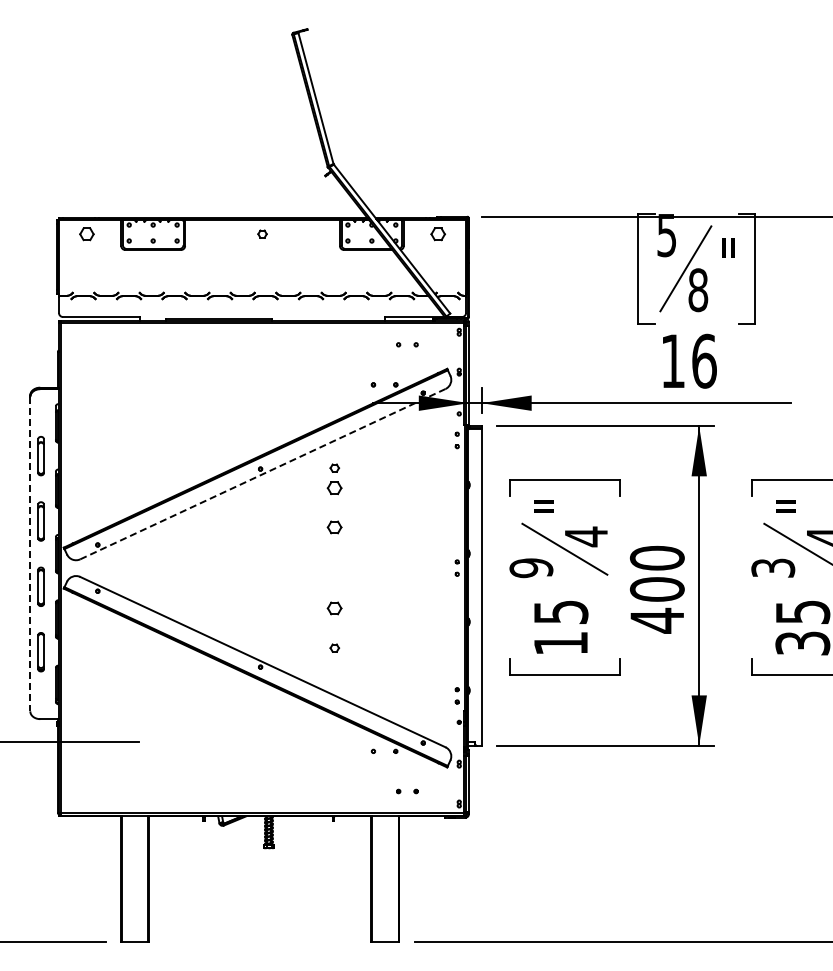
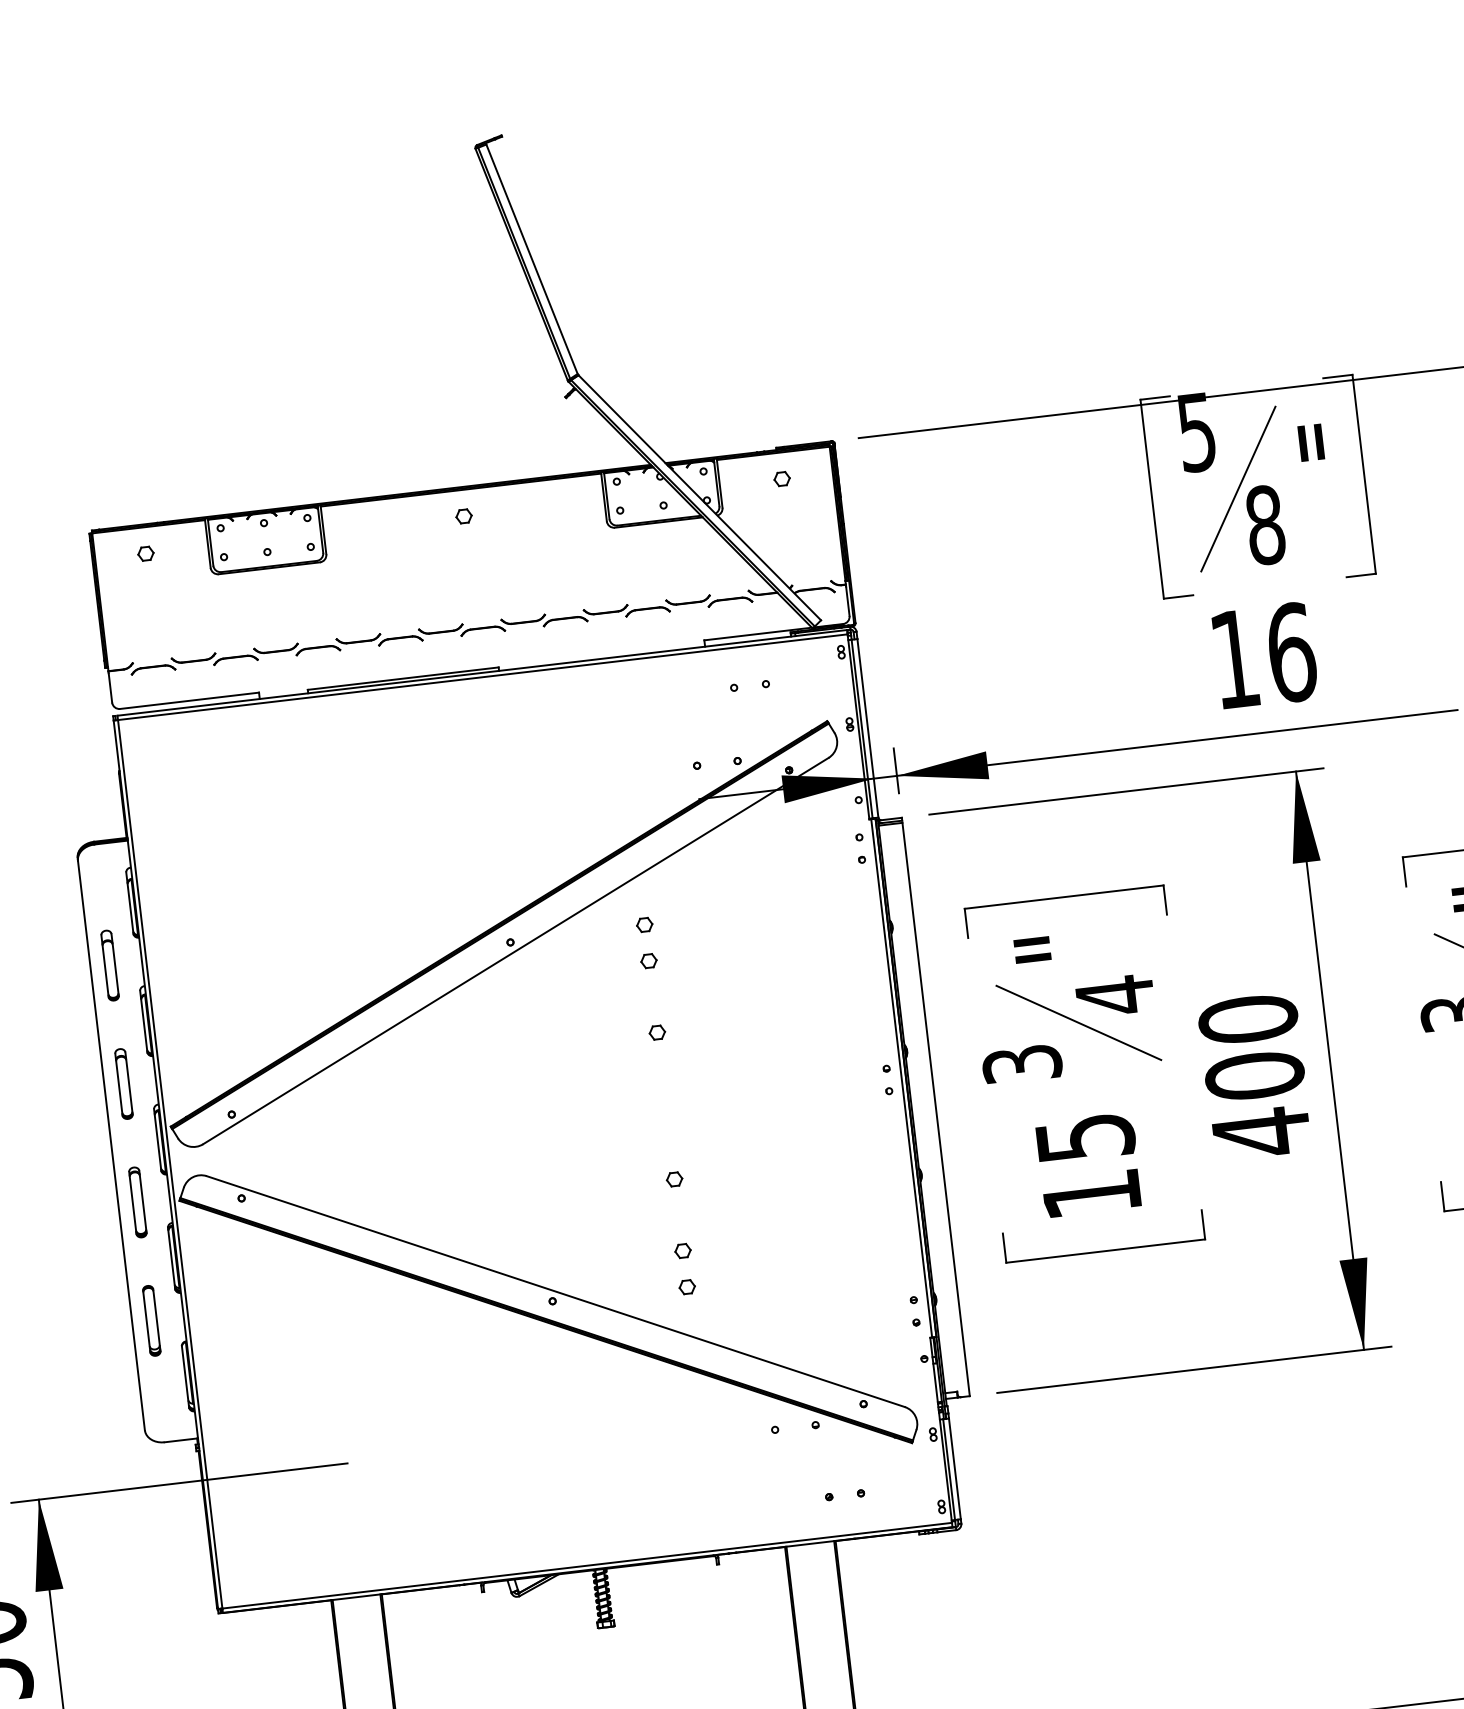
part: (86, 233) -> (144, 552), size x0.62
part: (437, 233) -> (780, 477), size x0.62
line: (262, 474) -> (515, 951), dashed -> solid
part: (334, 487) -> (648, 960), size x0.62
part: (334, 527) -> (656, 1032), size x0.62
line: (30, 554) -> (111, 1146), dashed -> solid
text: (531, 568) -> (1022, 1064), 9 -> 3
part: (334, 608) -> (674, 1179), size x0.62
part: (334, 667) -> (686, 1286), added

